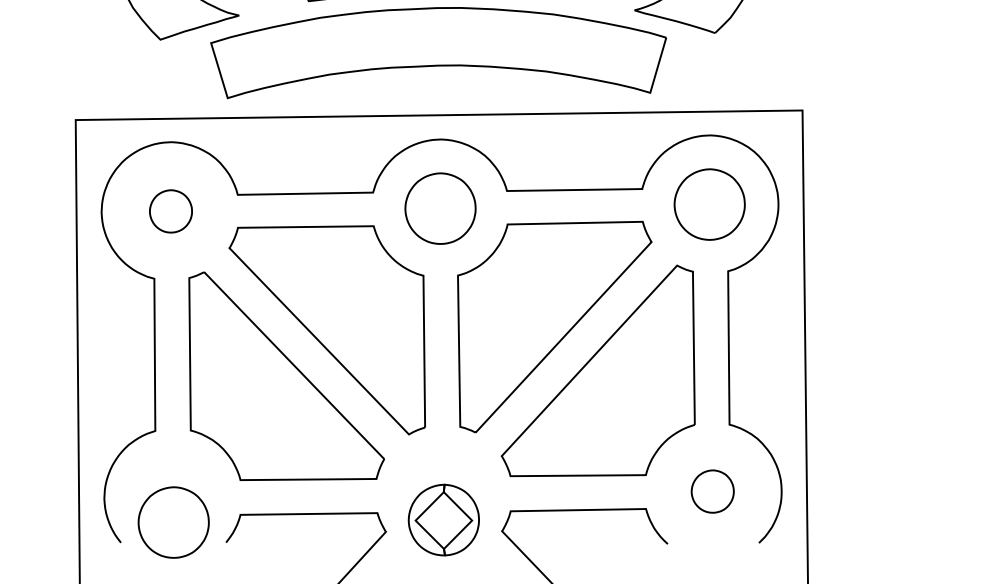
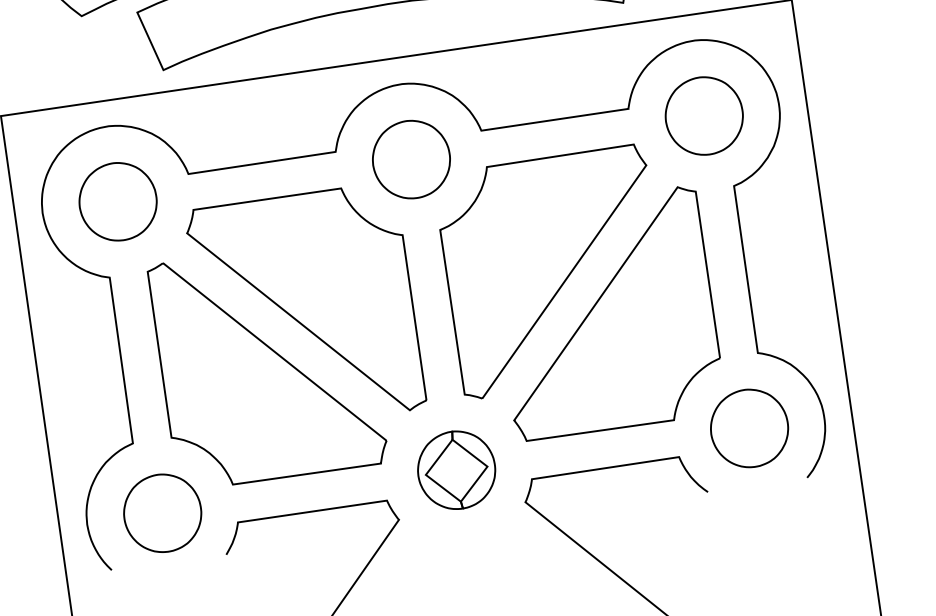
part: (170, 211) -> (117, 201), size x1.67
part: (712, 491) -> (749, 428), size x1.67
part: (443, 519) -> (456, 469), moved
part: (173, 522) -> (162, 513), moved

